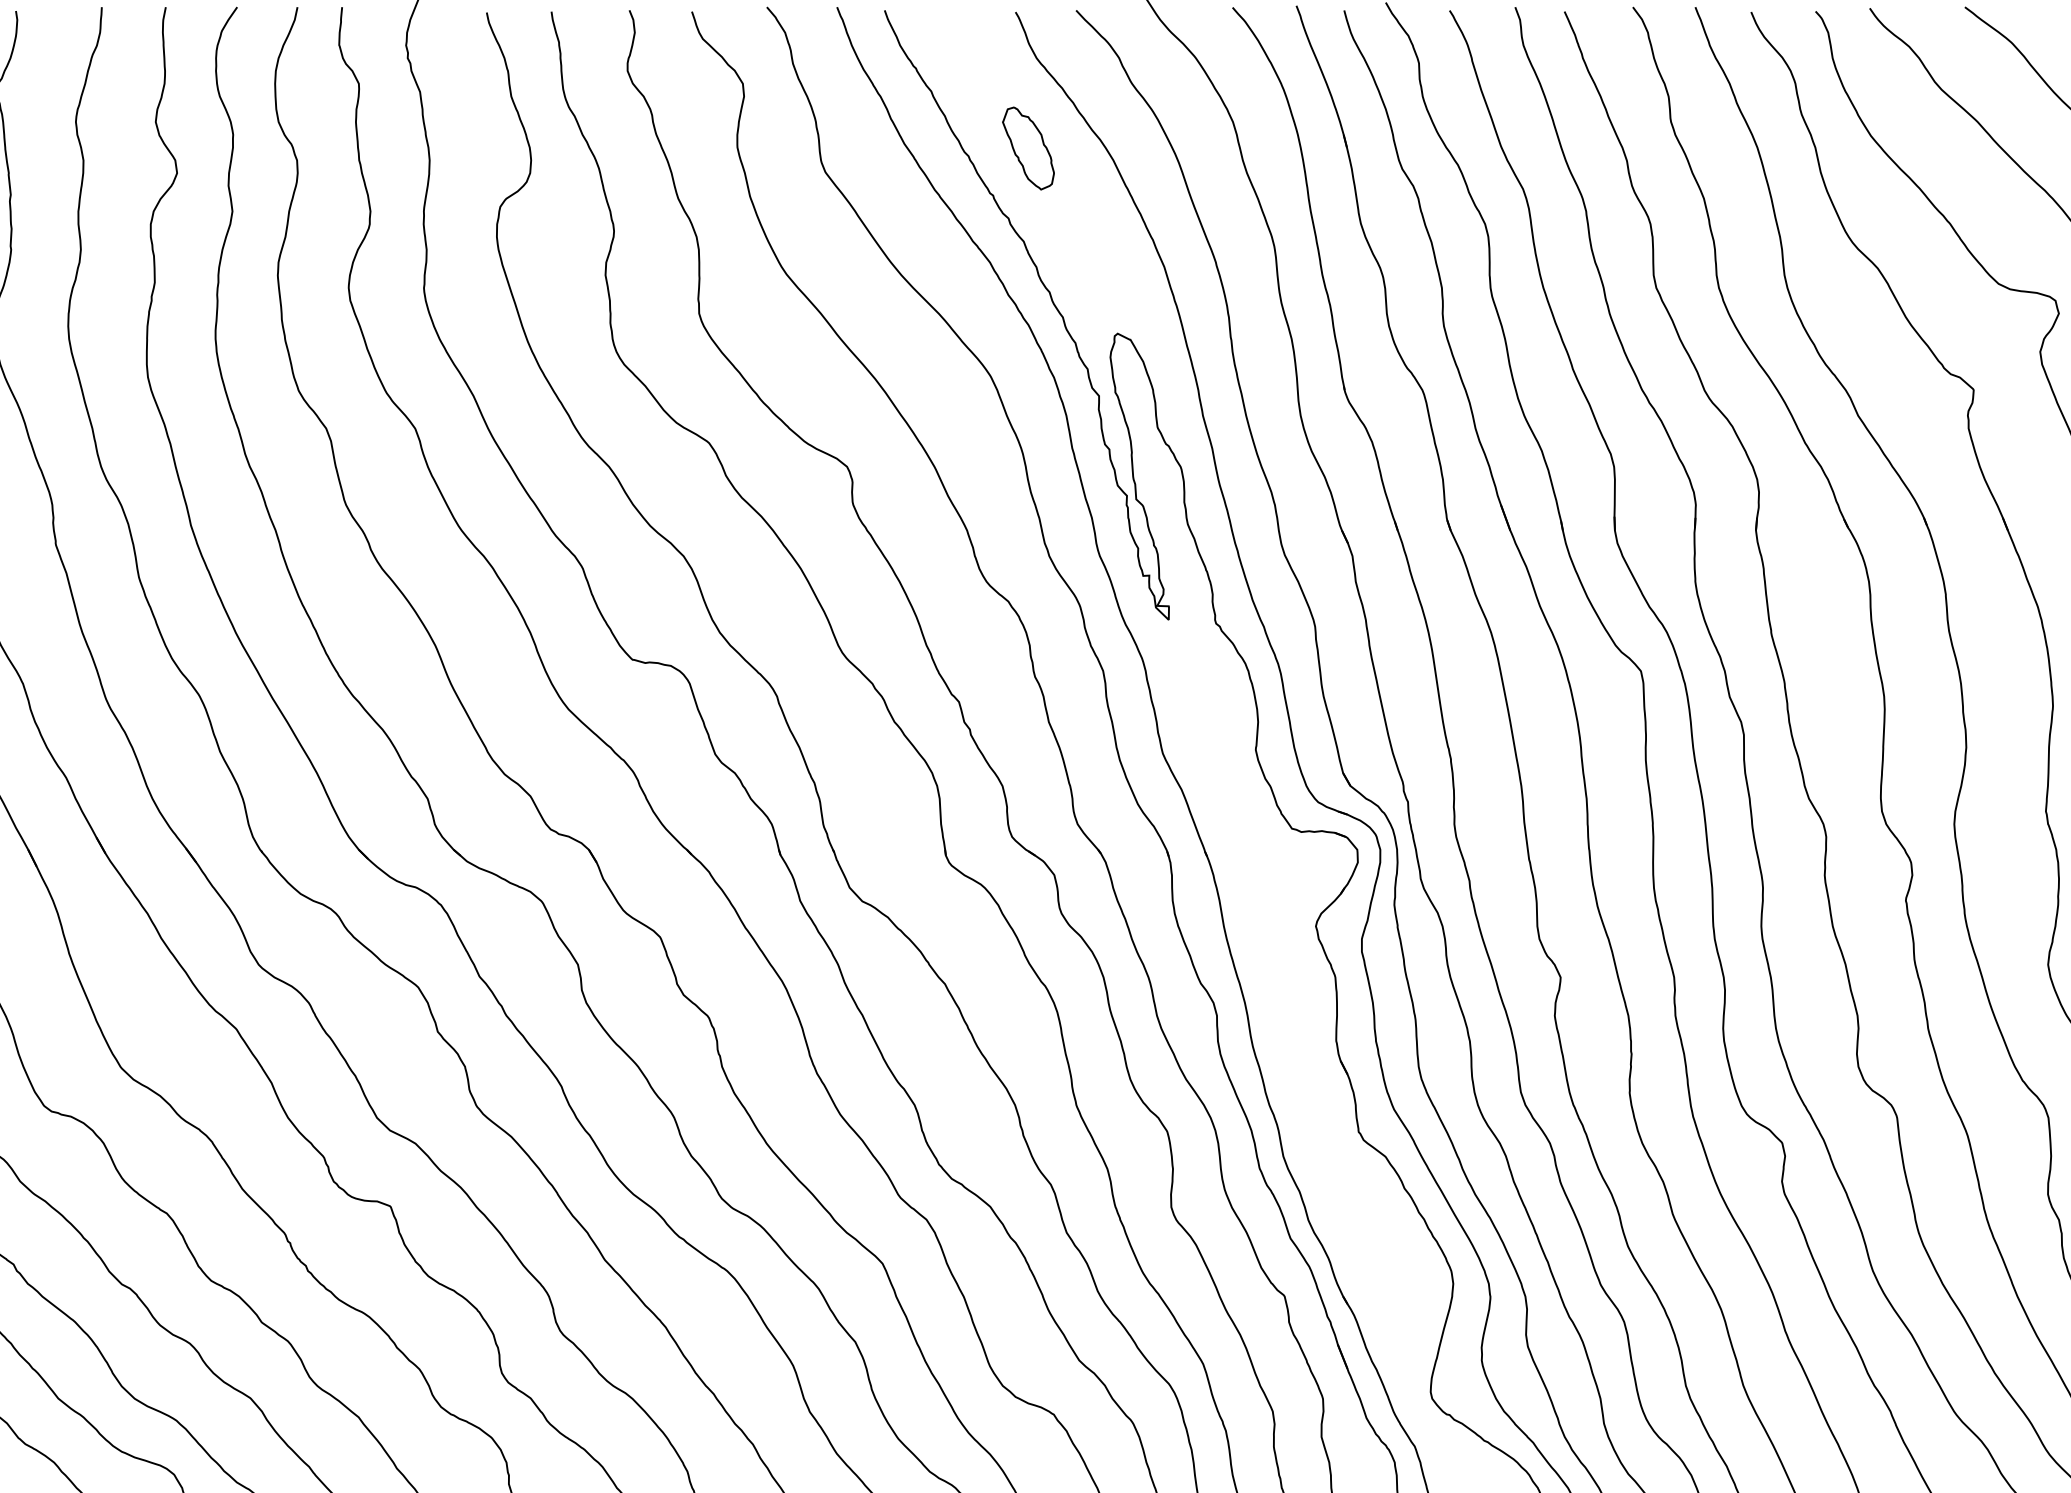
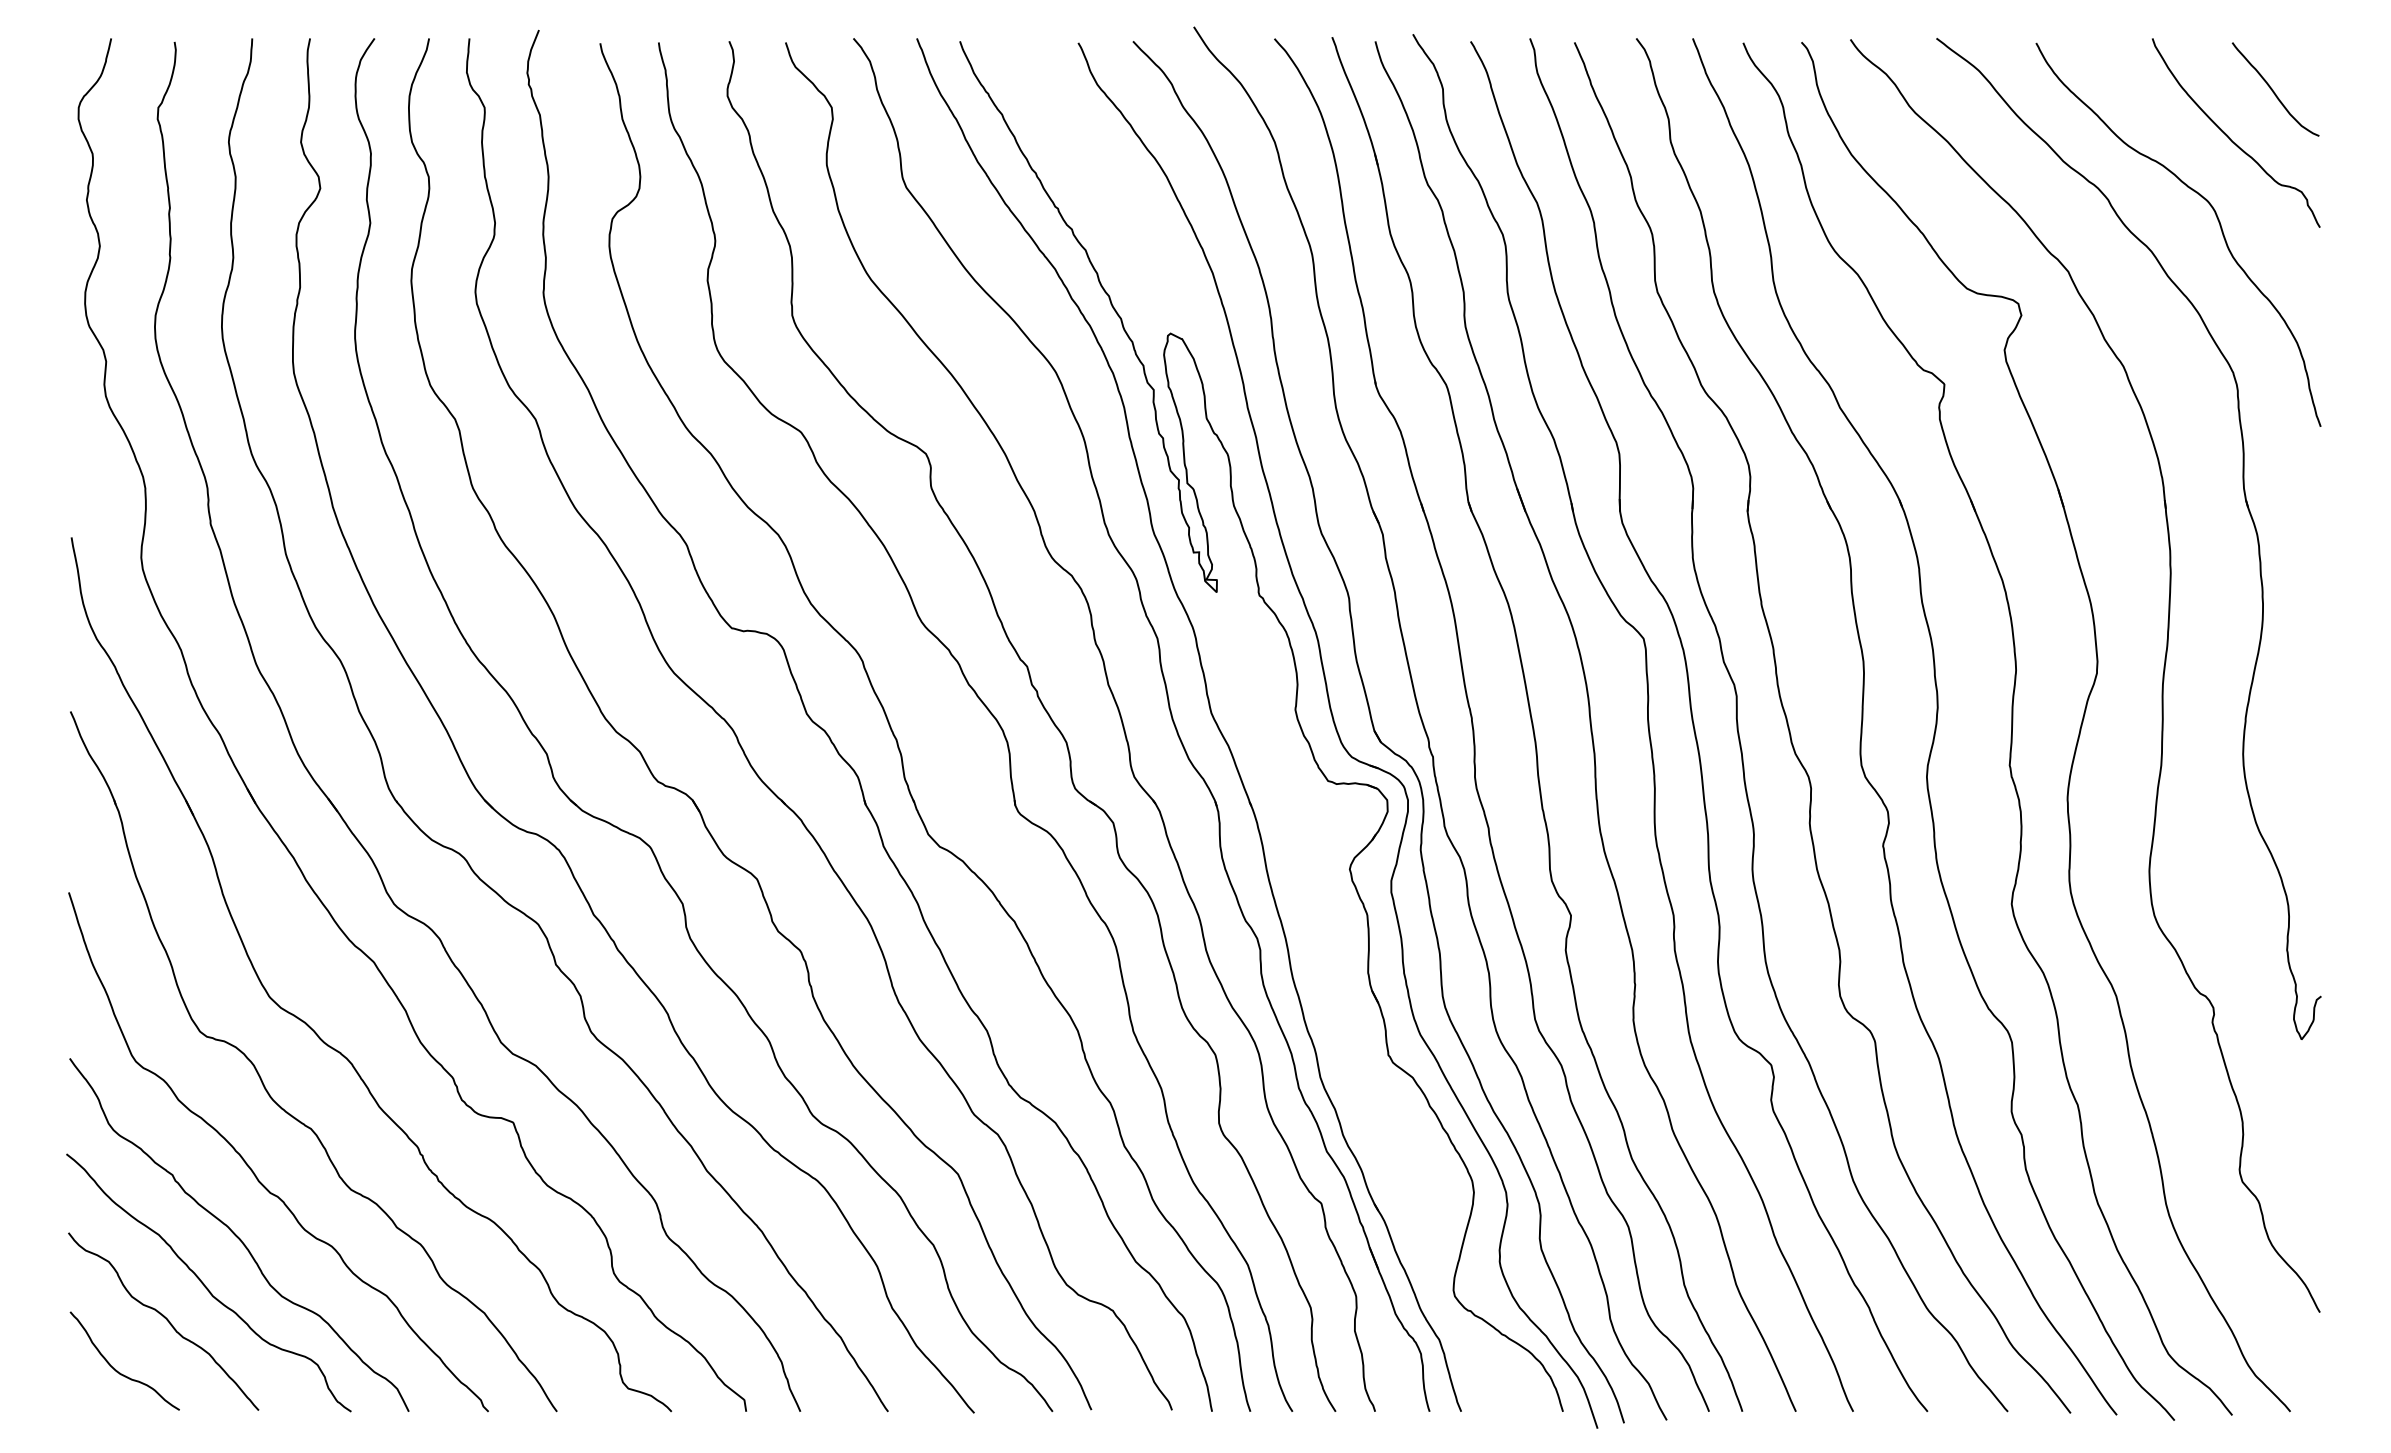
part: (1027, 148) -> (1089, 166), removed

